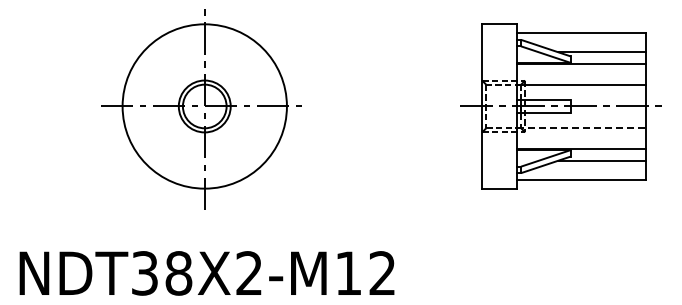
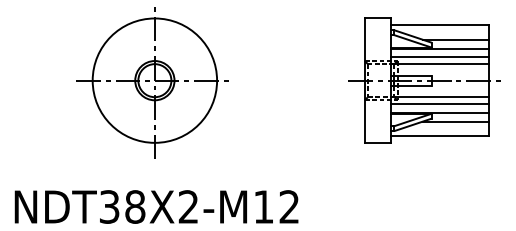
line: (581, 75) -> (440, 57), added
line: (581, 127) -> (440, 96), dashed -> solid
line: (581, 137) -> (440, 104), added

